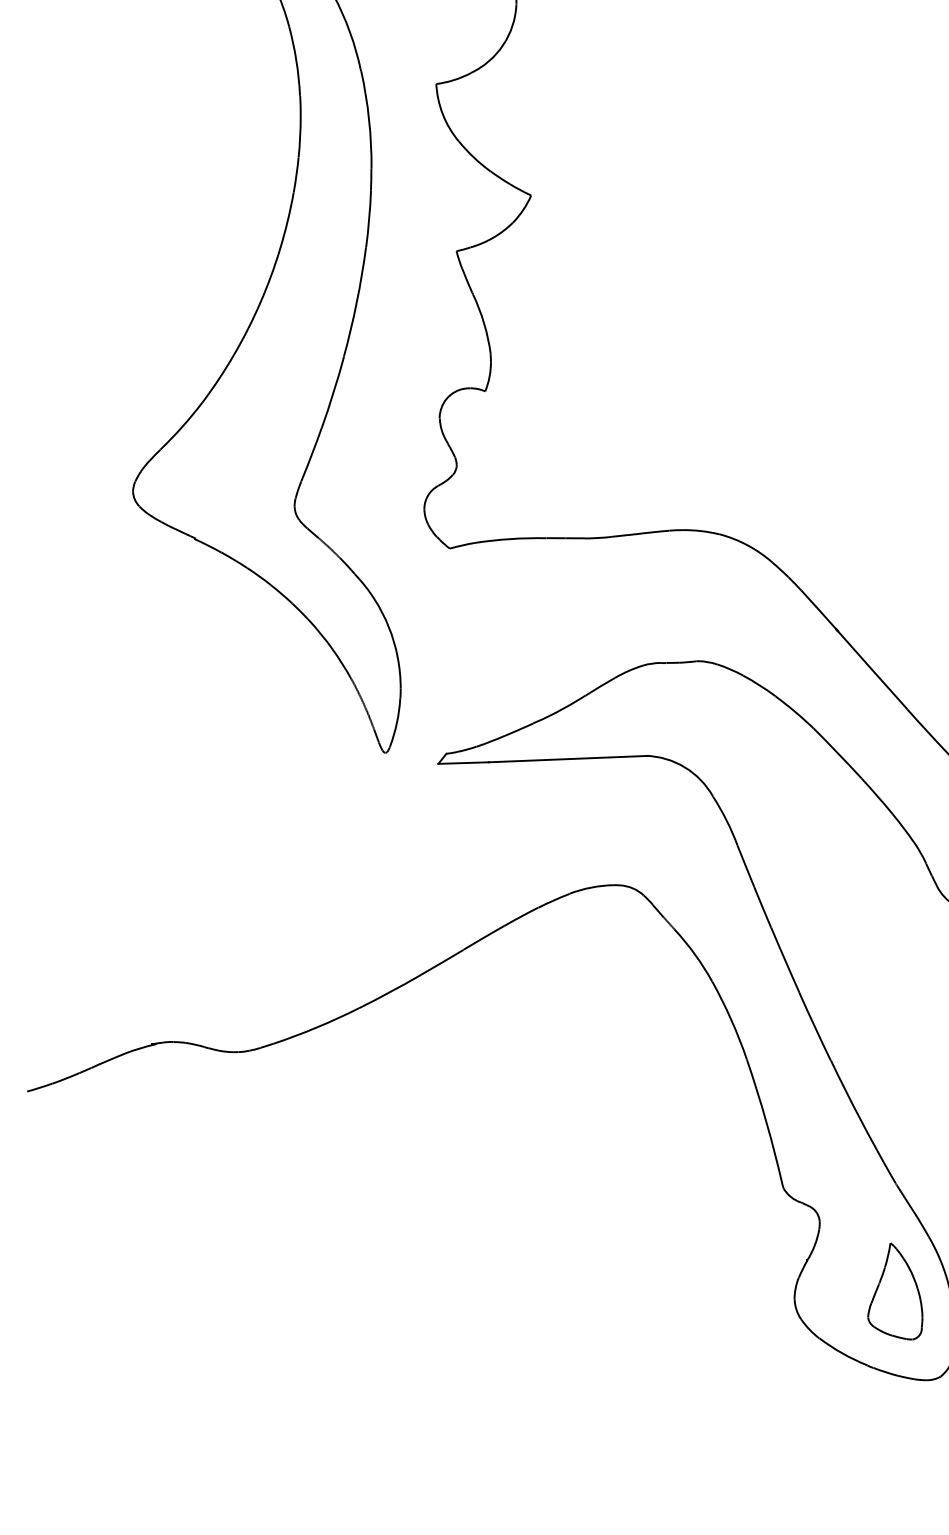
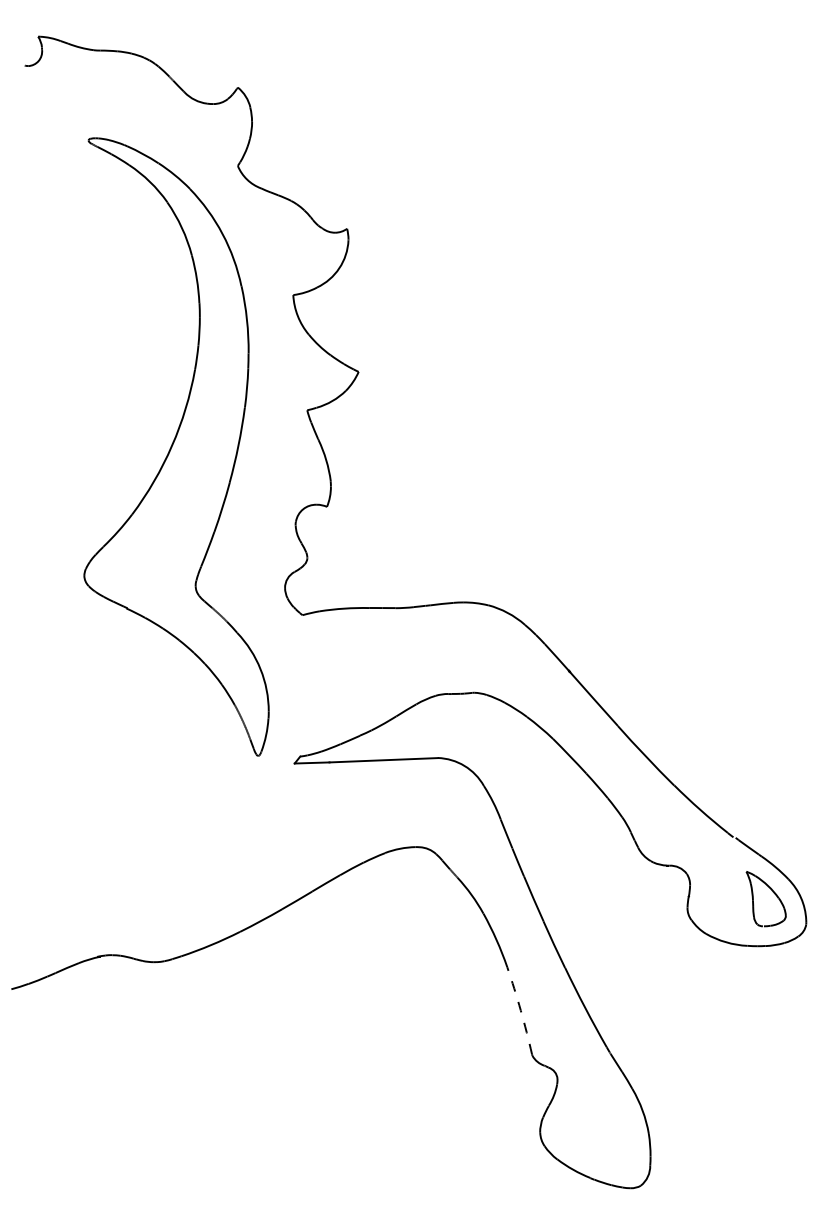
arc: (766, 1122) -> (520, 1010), solid -> dashed
part: (895, 1292) -> (609, 1127), removed

